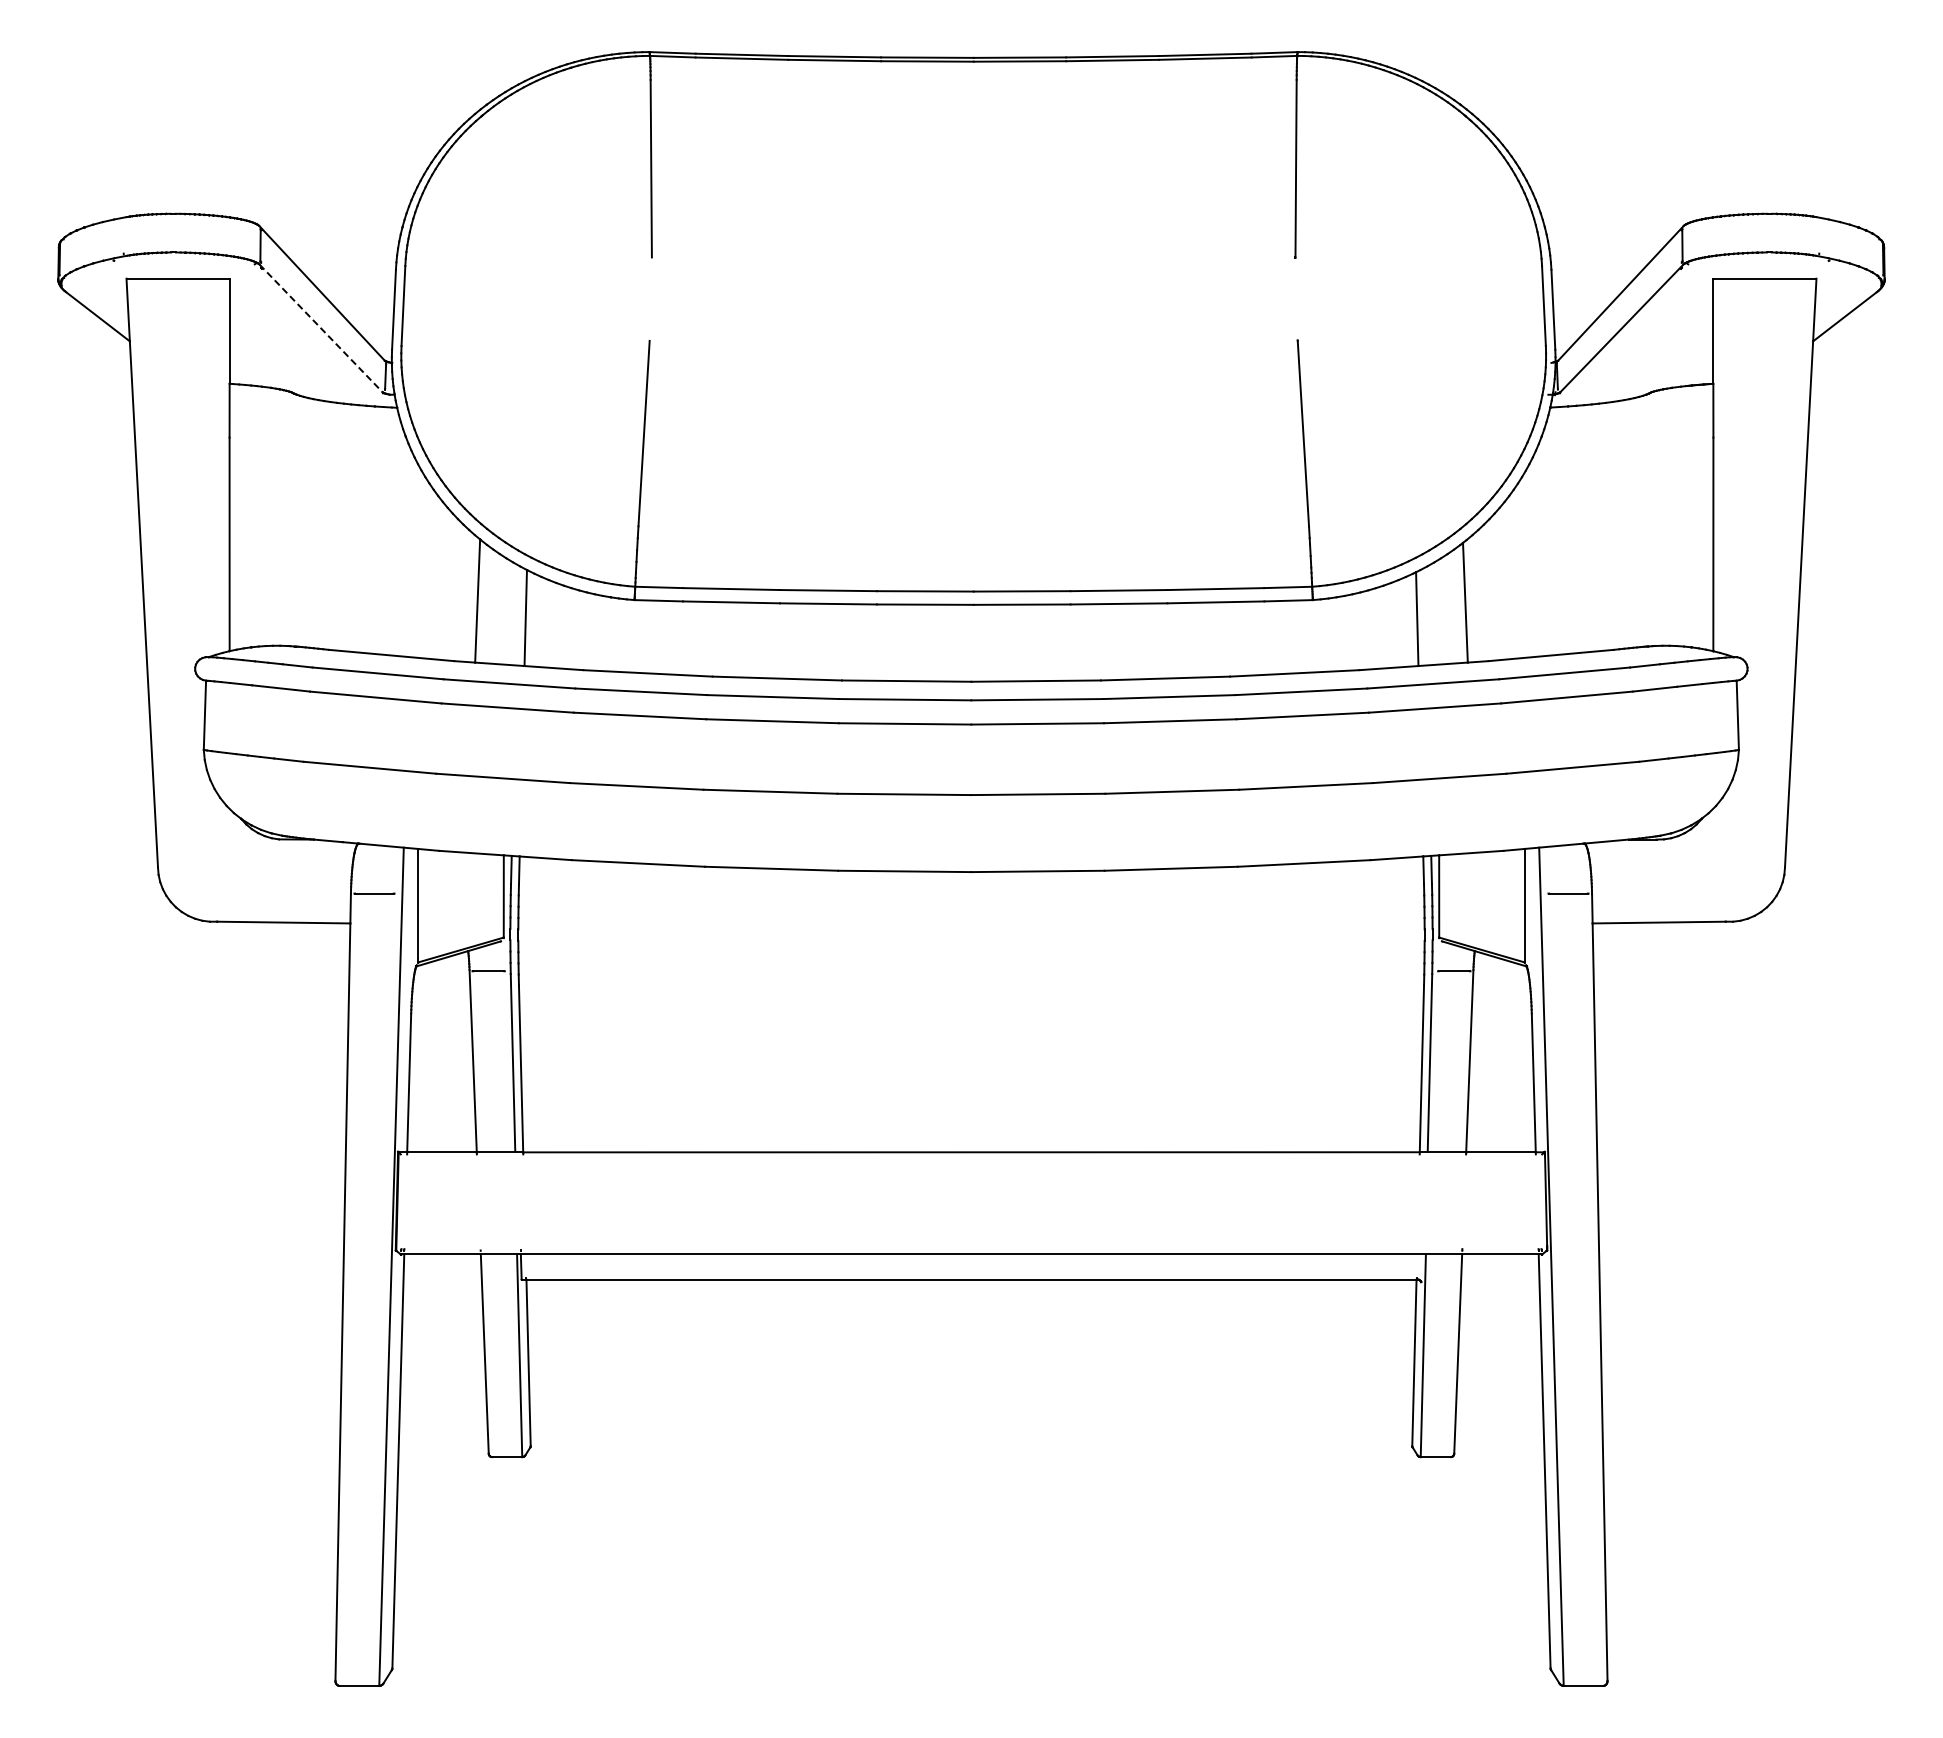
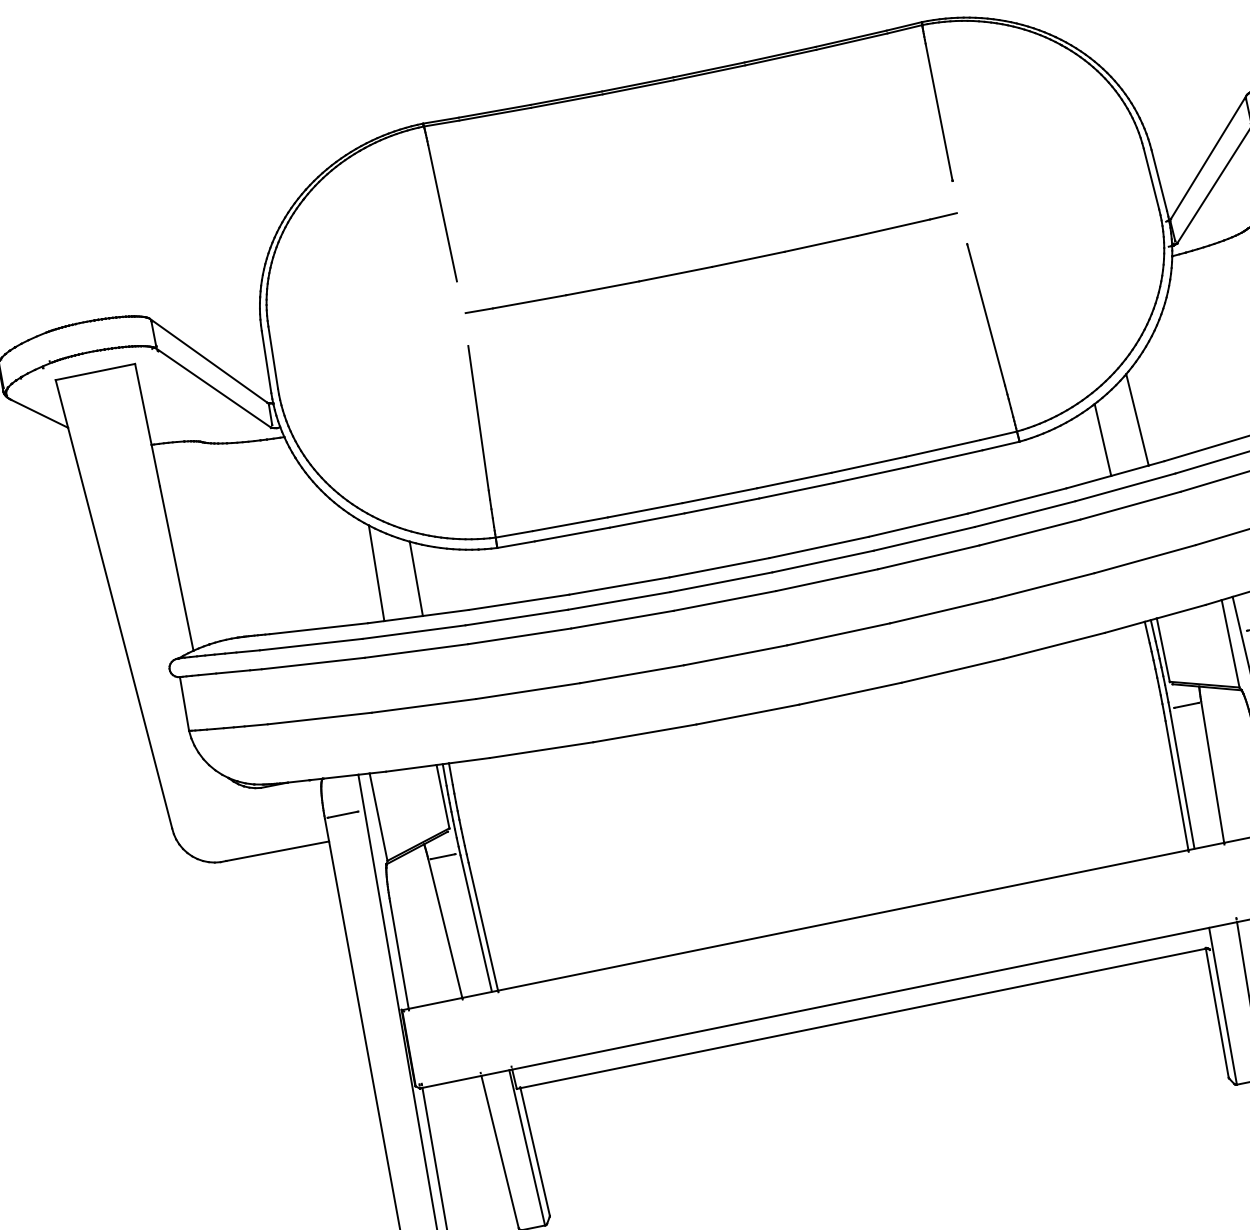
part: (973, 301) -> (711, 264), added
line: (321, 328) -> (213, 387), dashed -> solid

